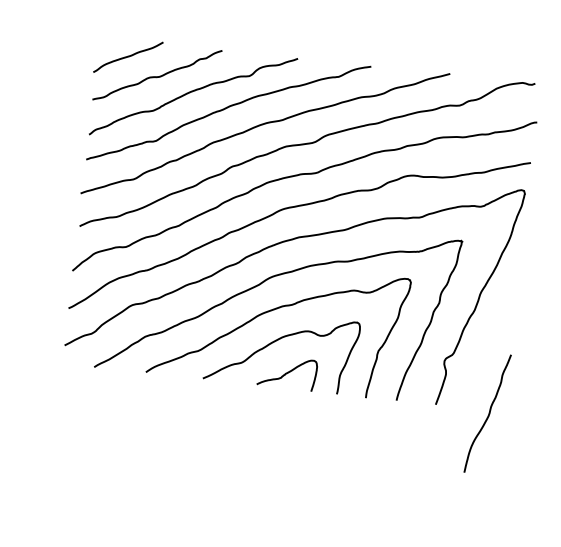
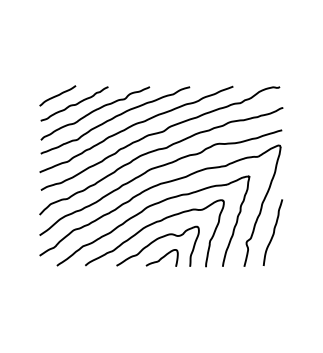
curve: (488, 413) -> (273, 232), moved

